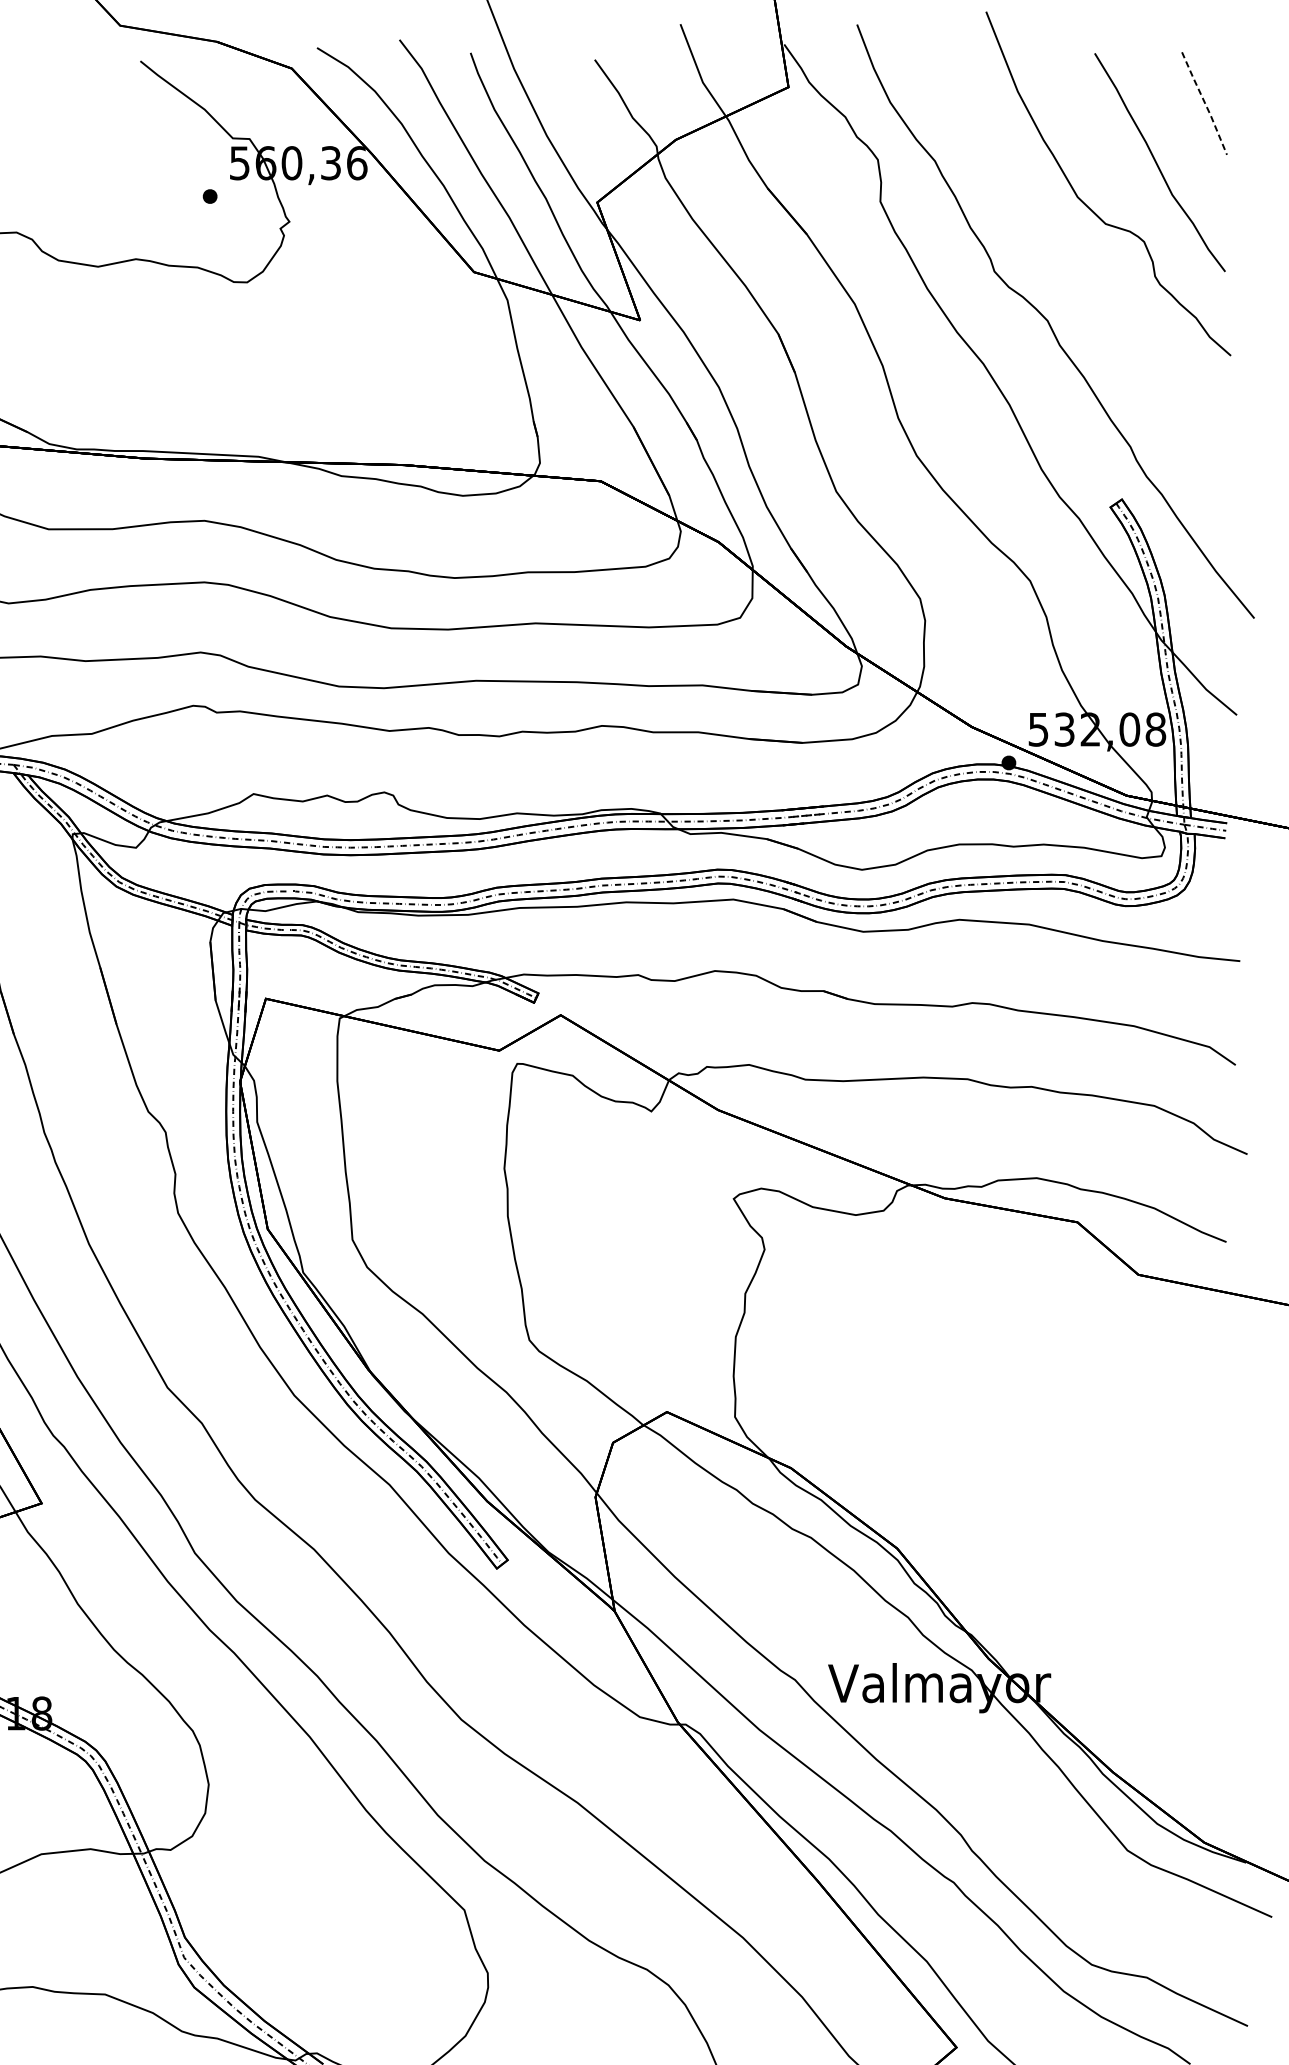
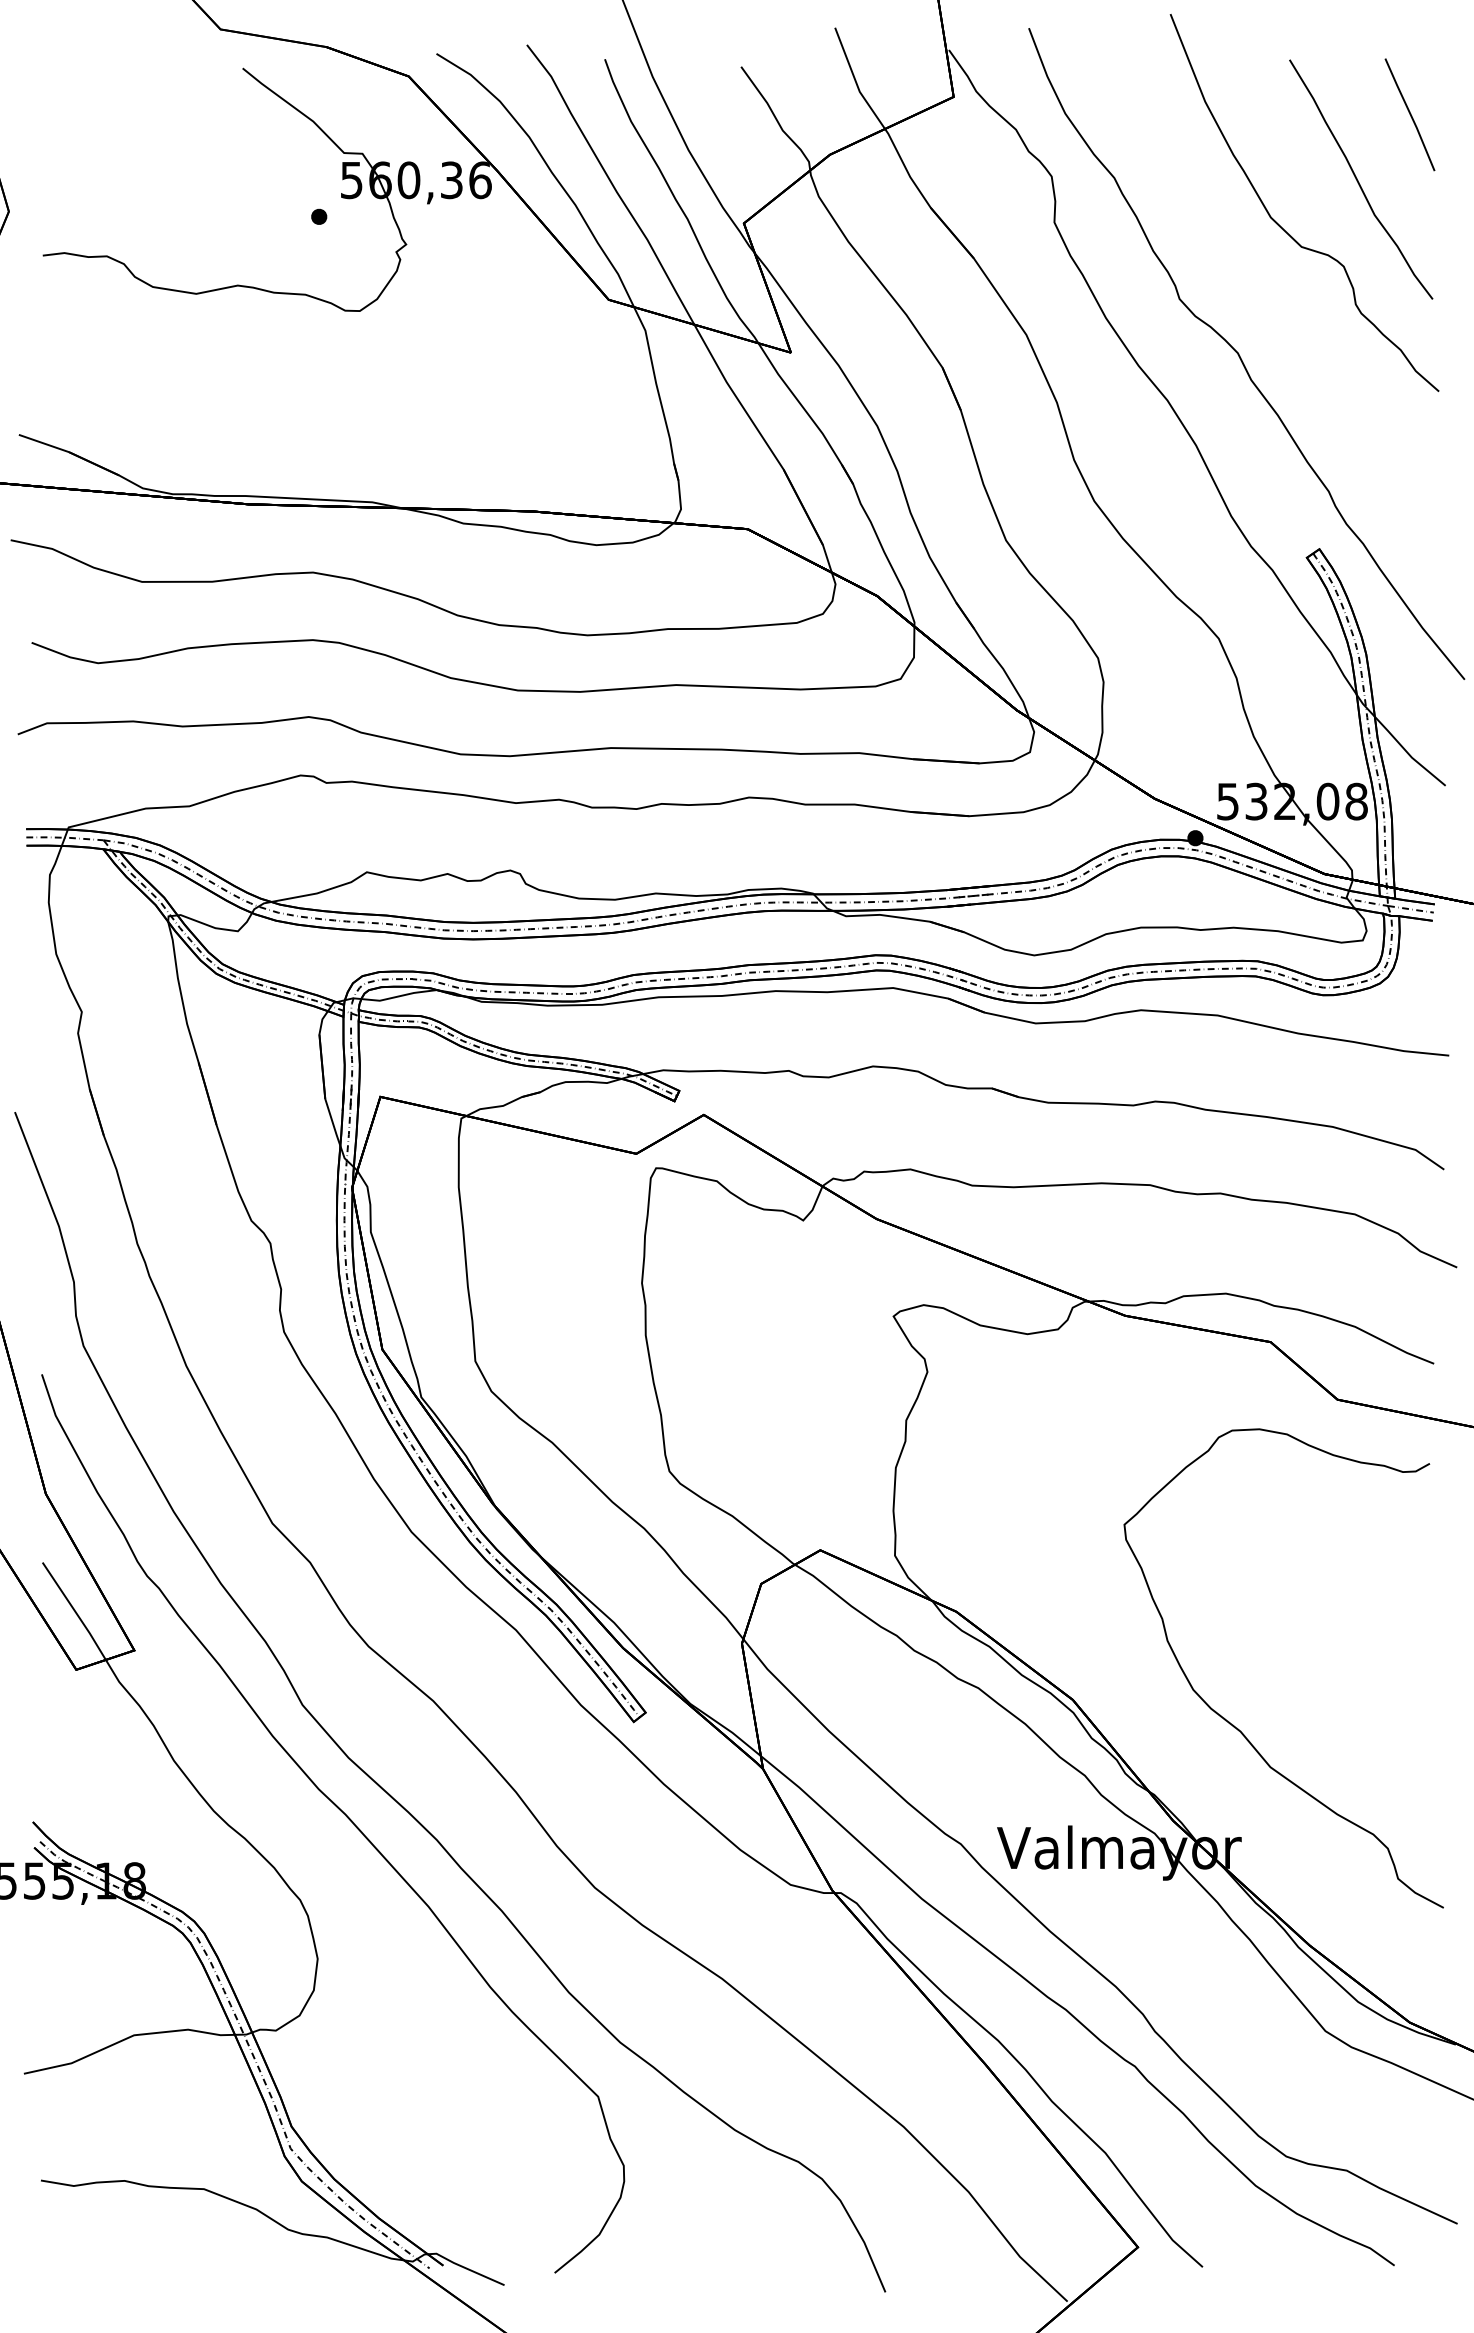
line: (1204, 103) -> (1410, 114), dashed -> solid
curve: (1048, 1574) -> (1238, 1728), added

